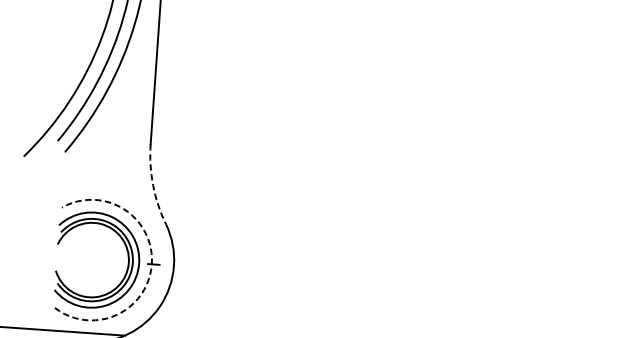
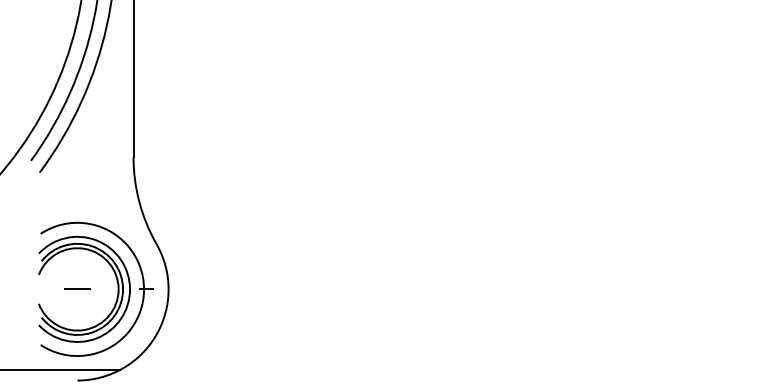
arc: (153, 185) -> (139, 202), dashed -> solid
line: (91, 260) -> (77, 289), added
arc: (152, 264) -> (144, 289), dashed -> solid

